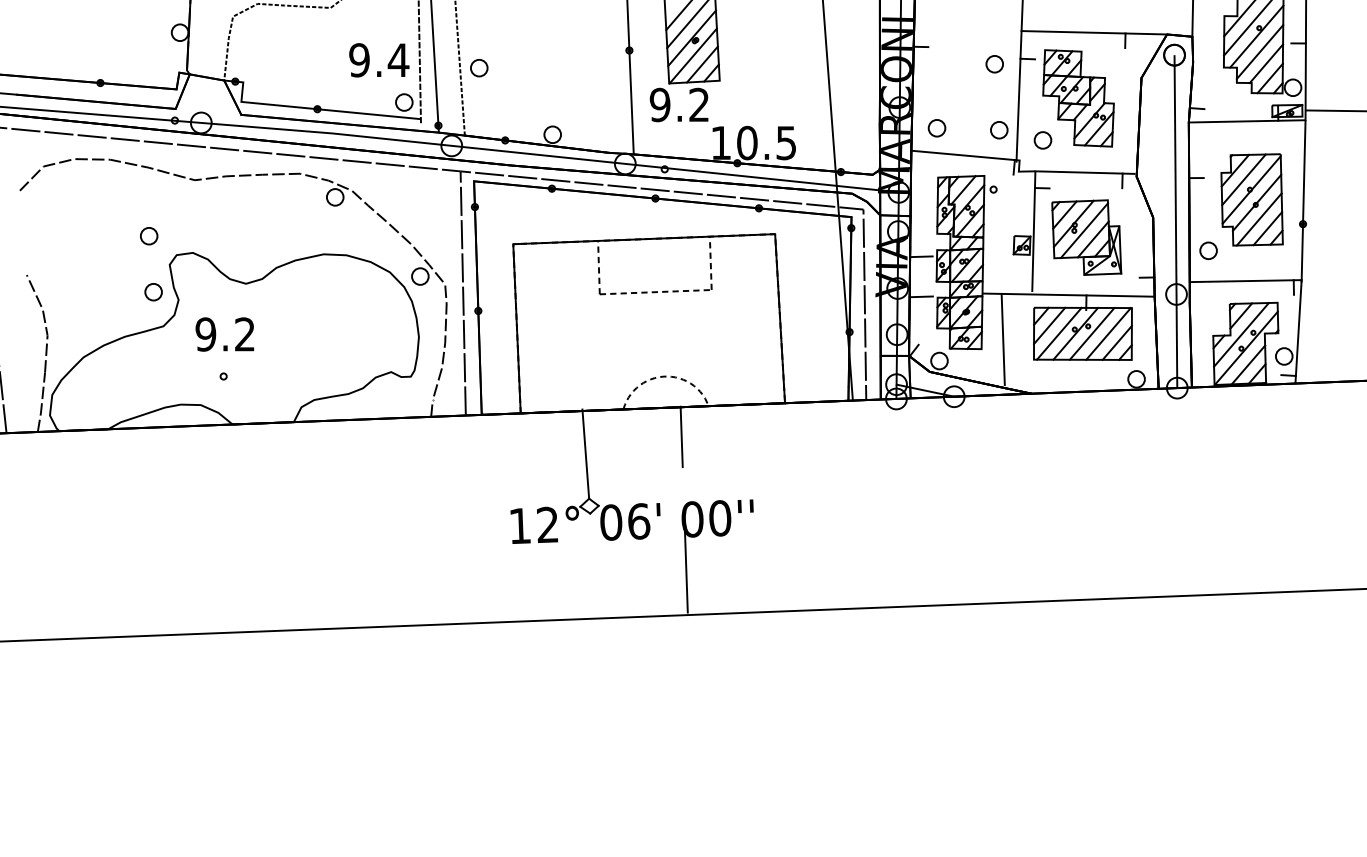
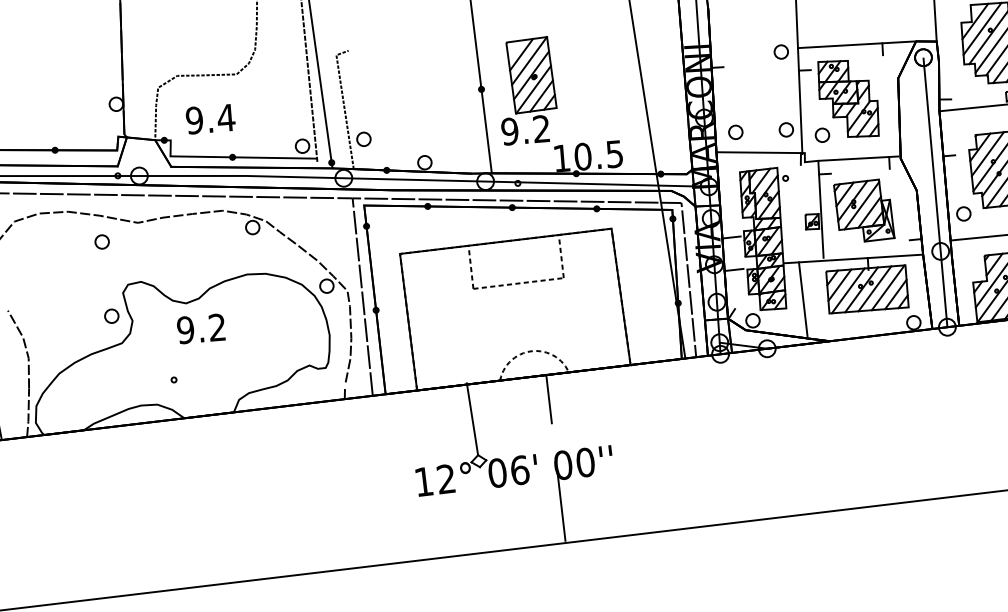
text: (379, 60) -> (210, 119), moved
part: (994, 64) -> (781, 52), moved
part: (479, 68) -> (364, 139), moved
part: (149, 236) -> (102, 242), moved
text: (224, 334) -> (200, 328), moved

